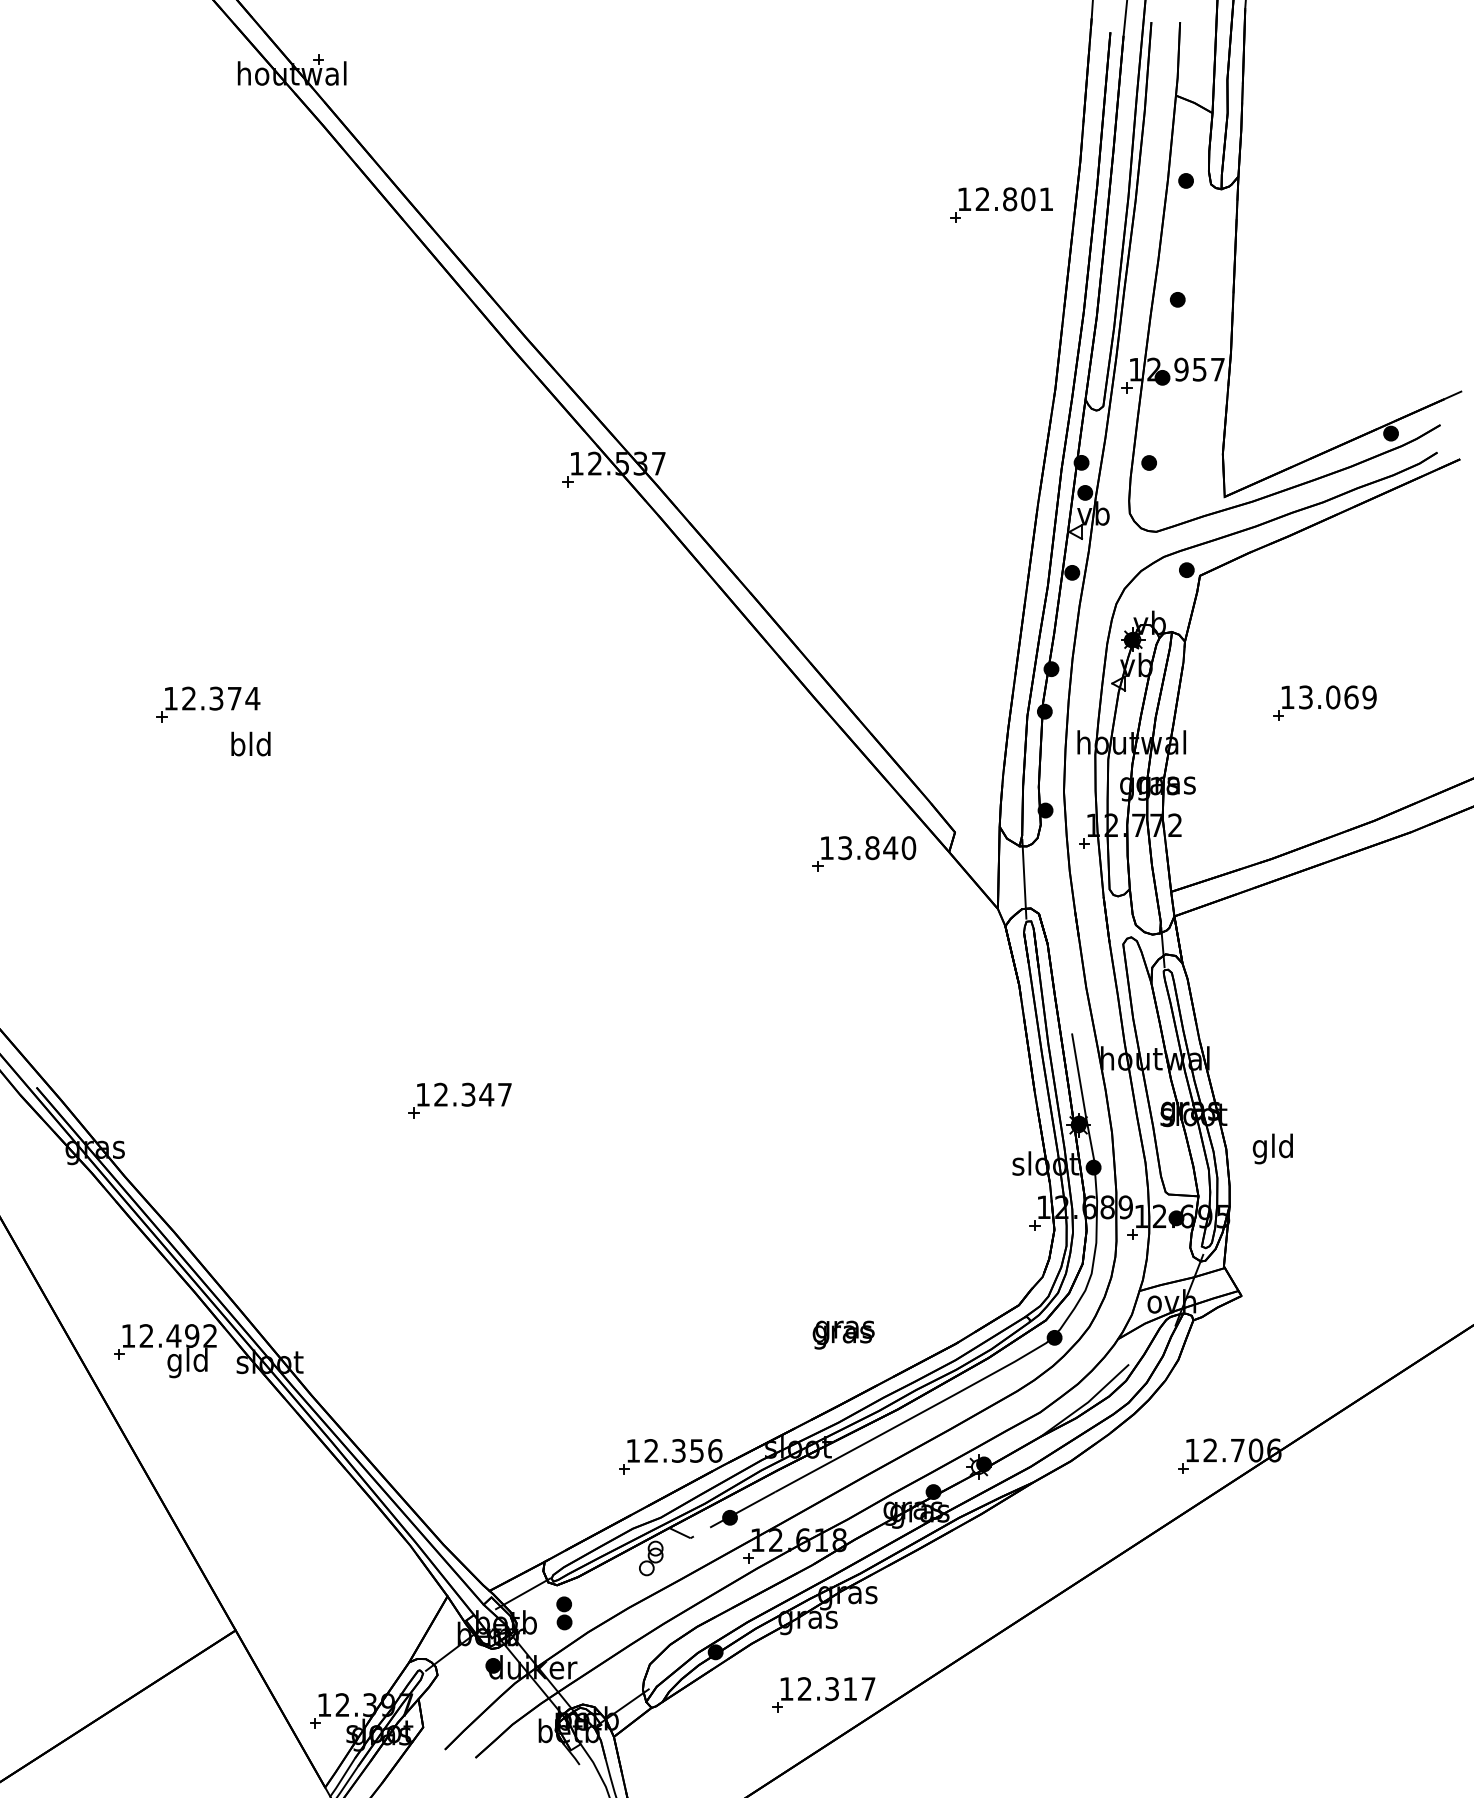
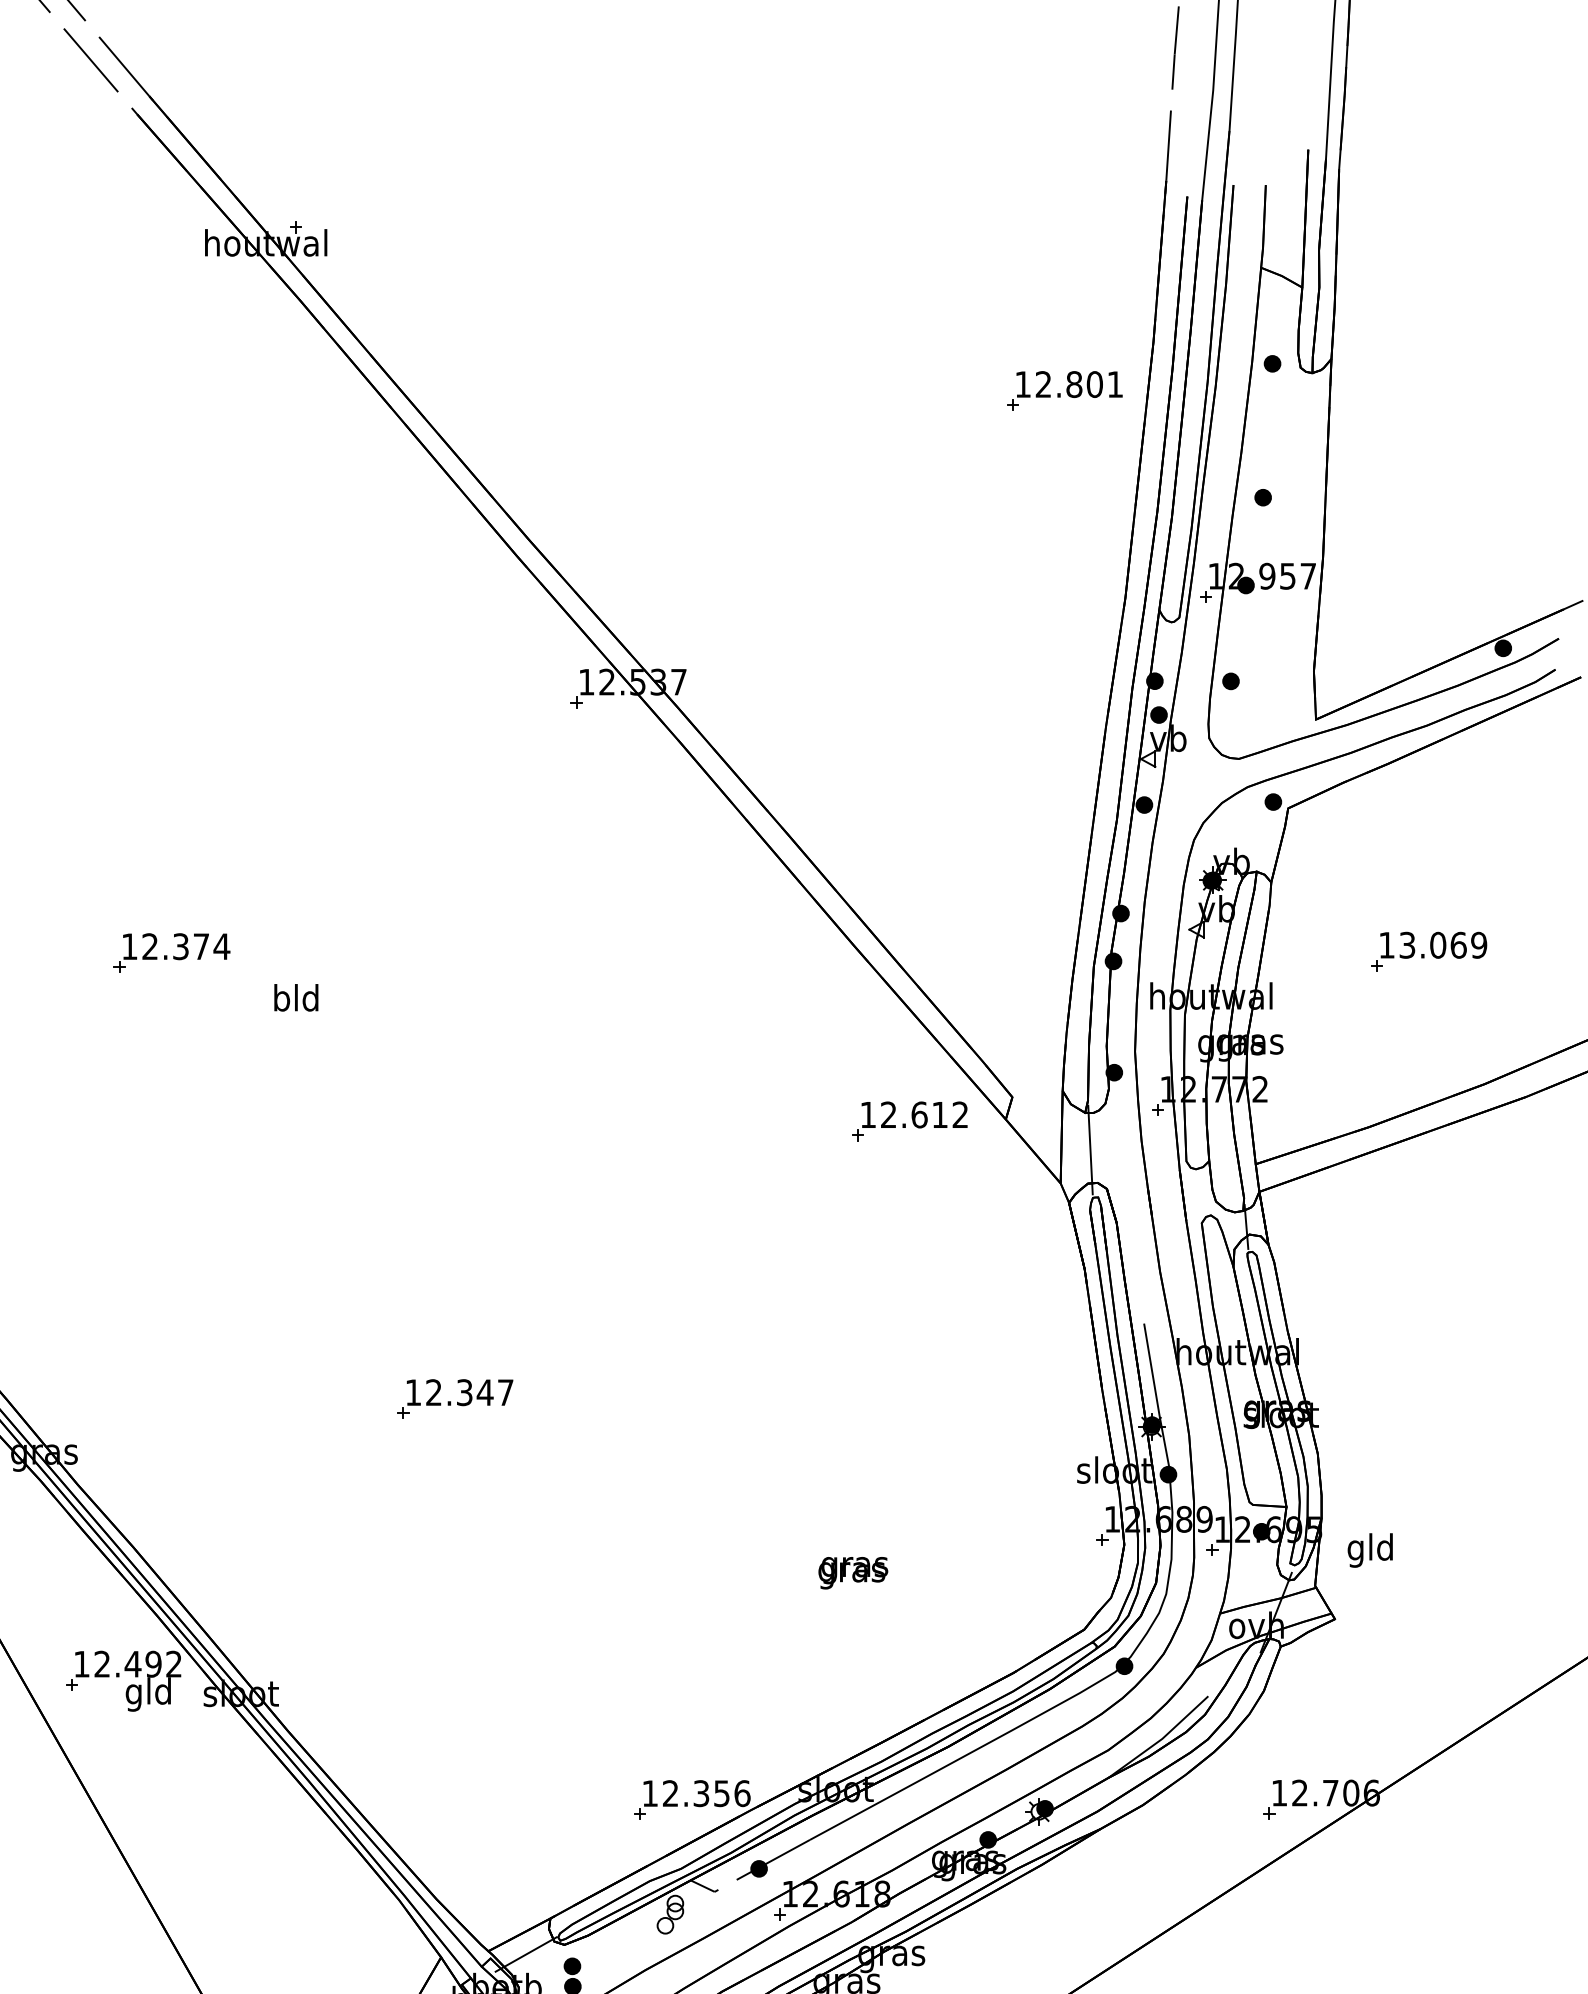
text: (250, 743) -> (295, 997), moved
text: (877, 848) -> (925, 1115), 13.840 -> 12.612
text: (1272, 1148) -> (1369, 1549), moved
text: (843, 1334) -> (853, 1572), moved

